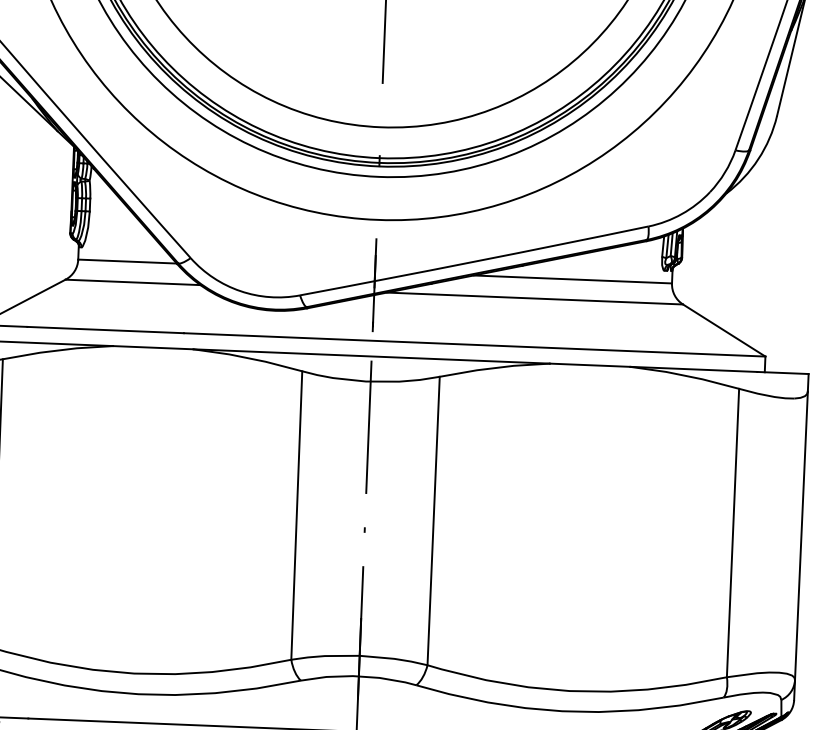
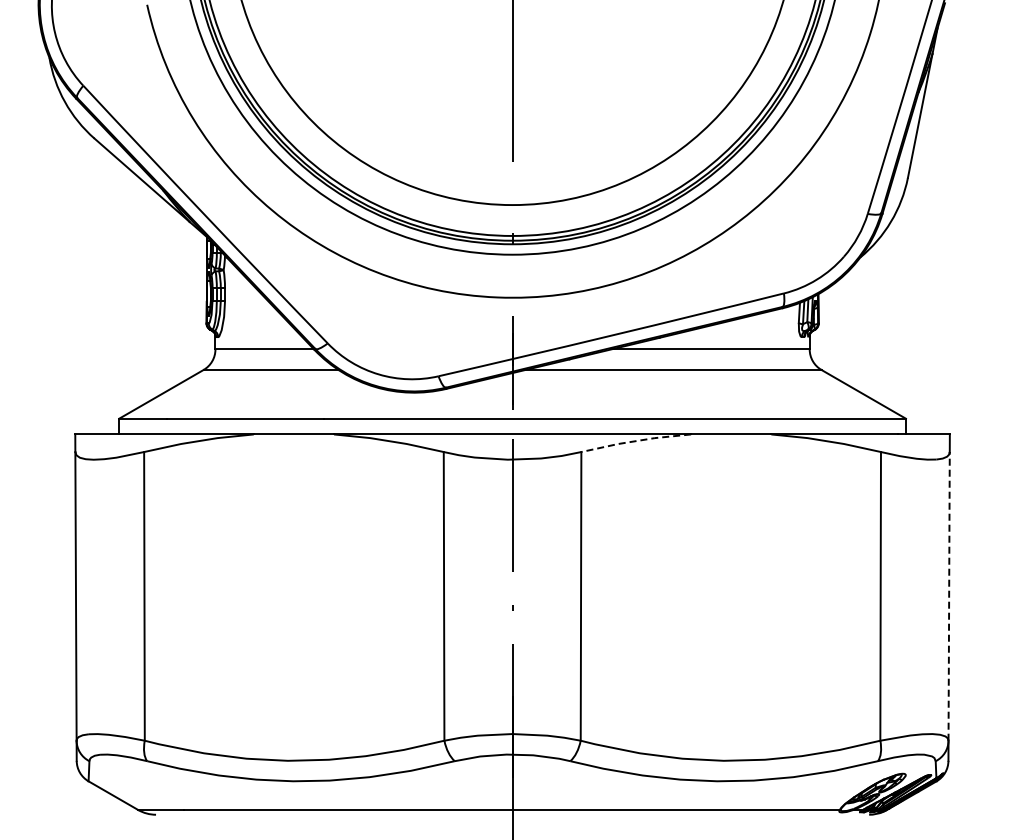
line: (494, 368) -> (635, 441), solid -> dashed
line: (801, 534) -> (949, 595), solid -> dashed

